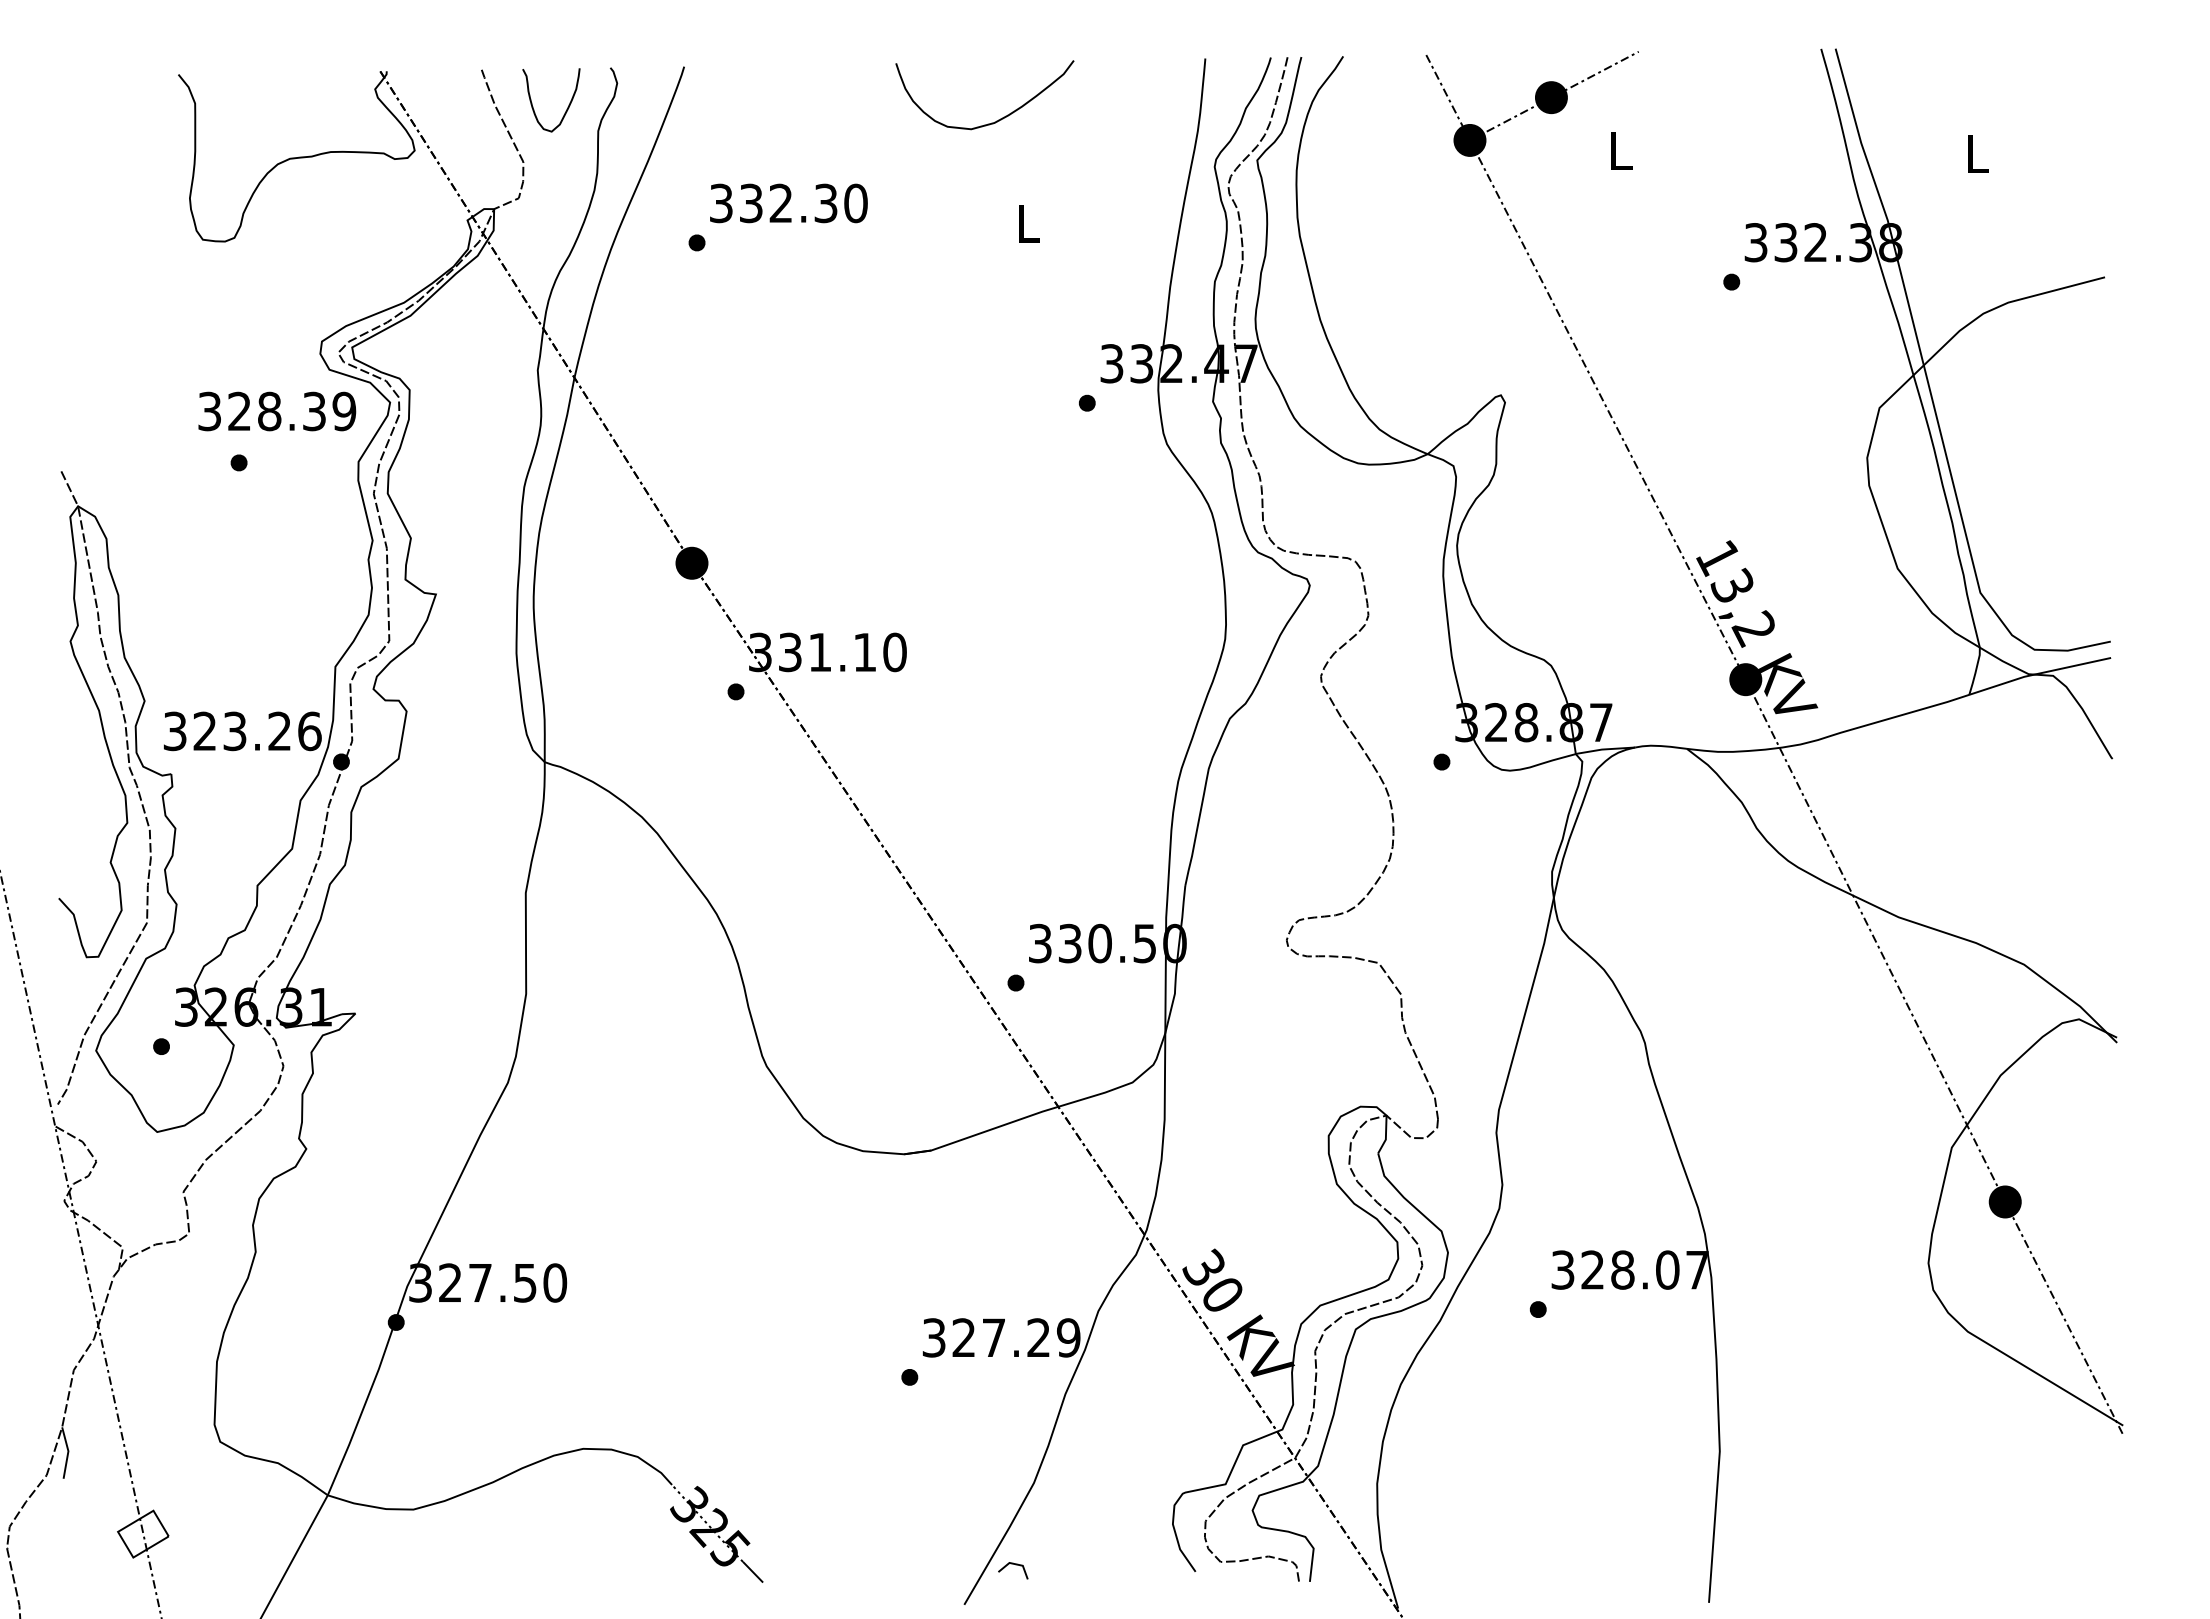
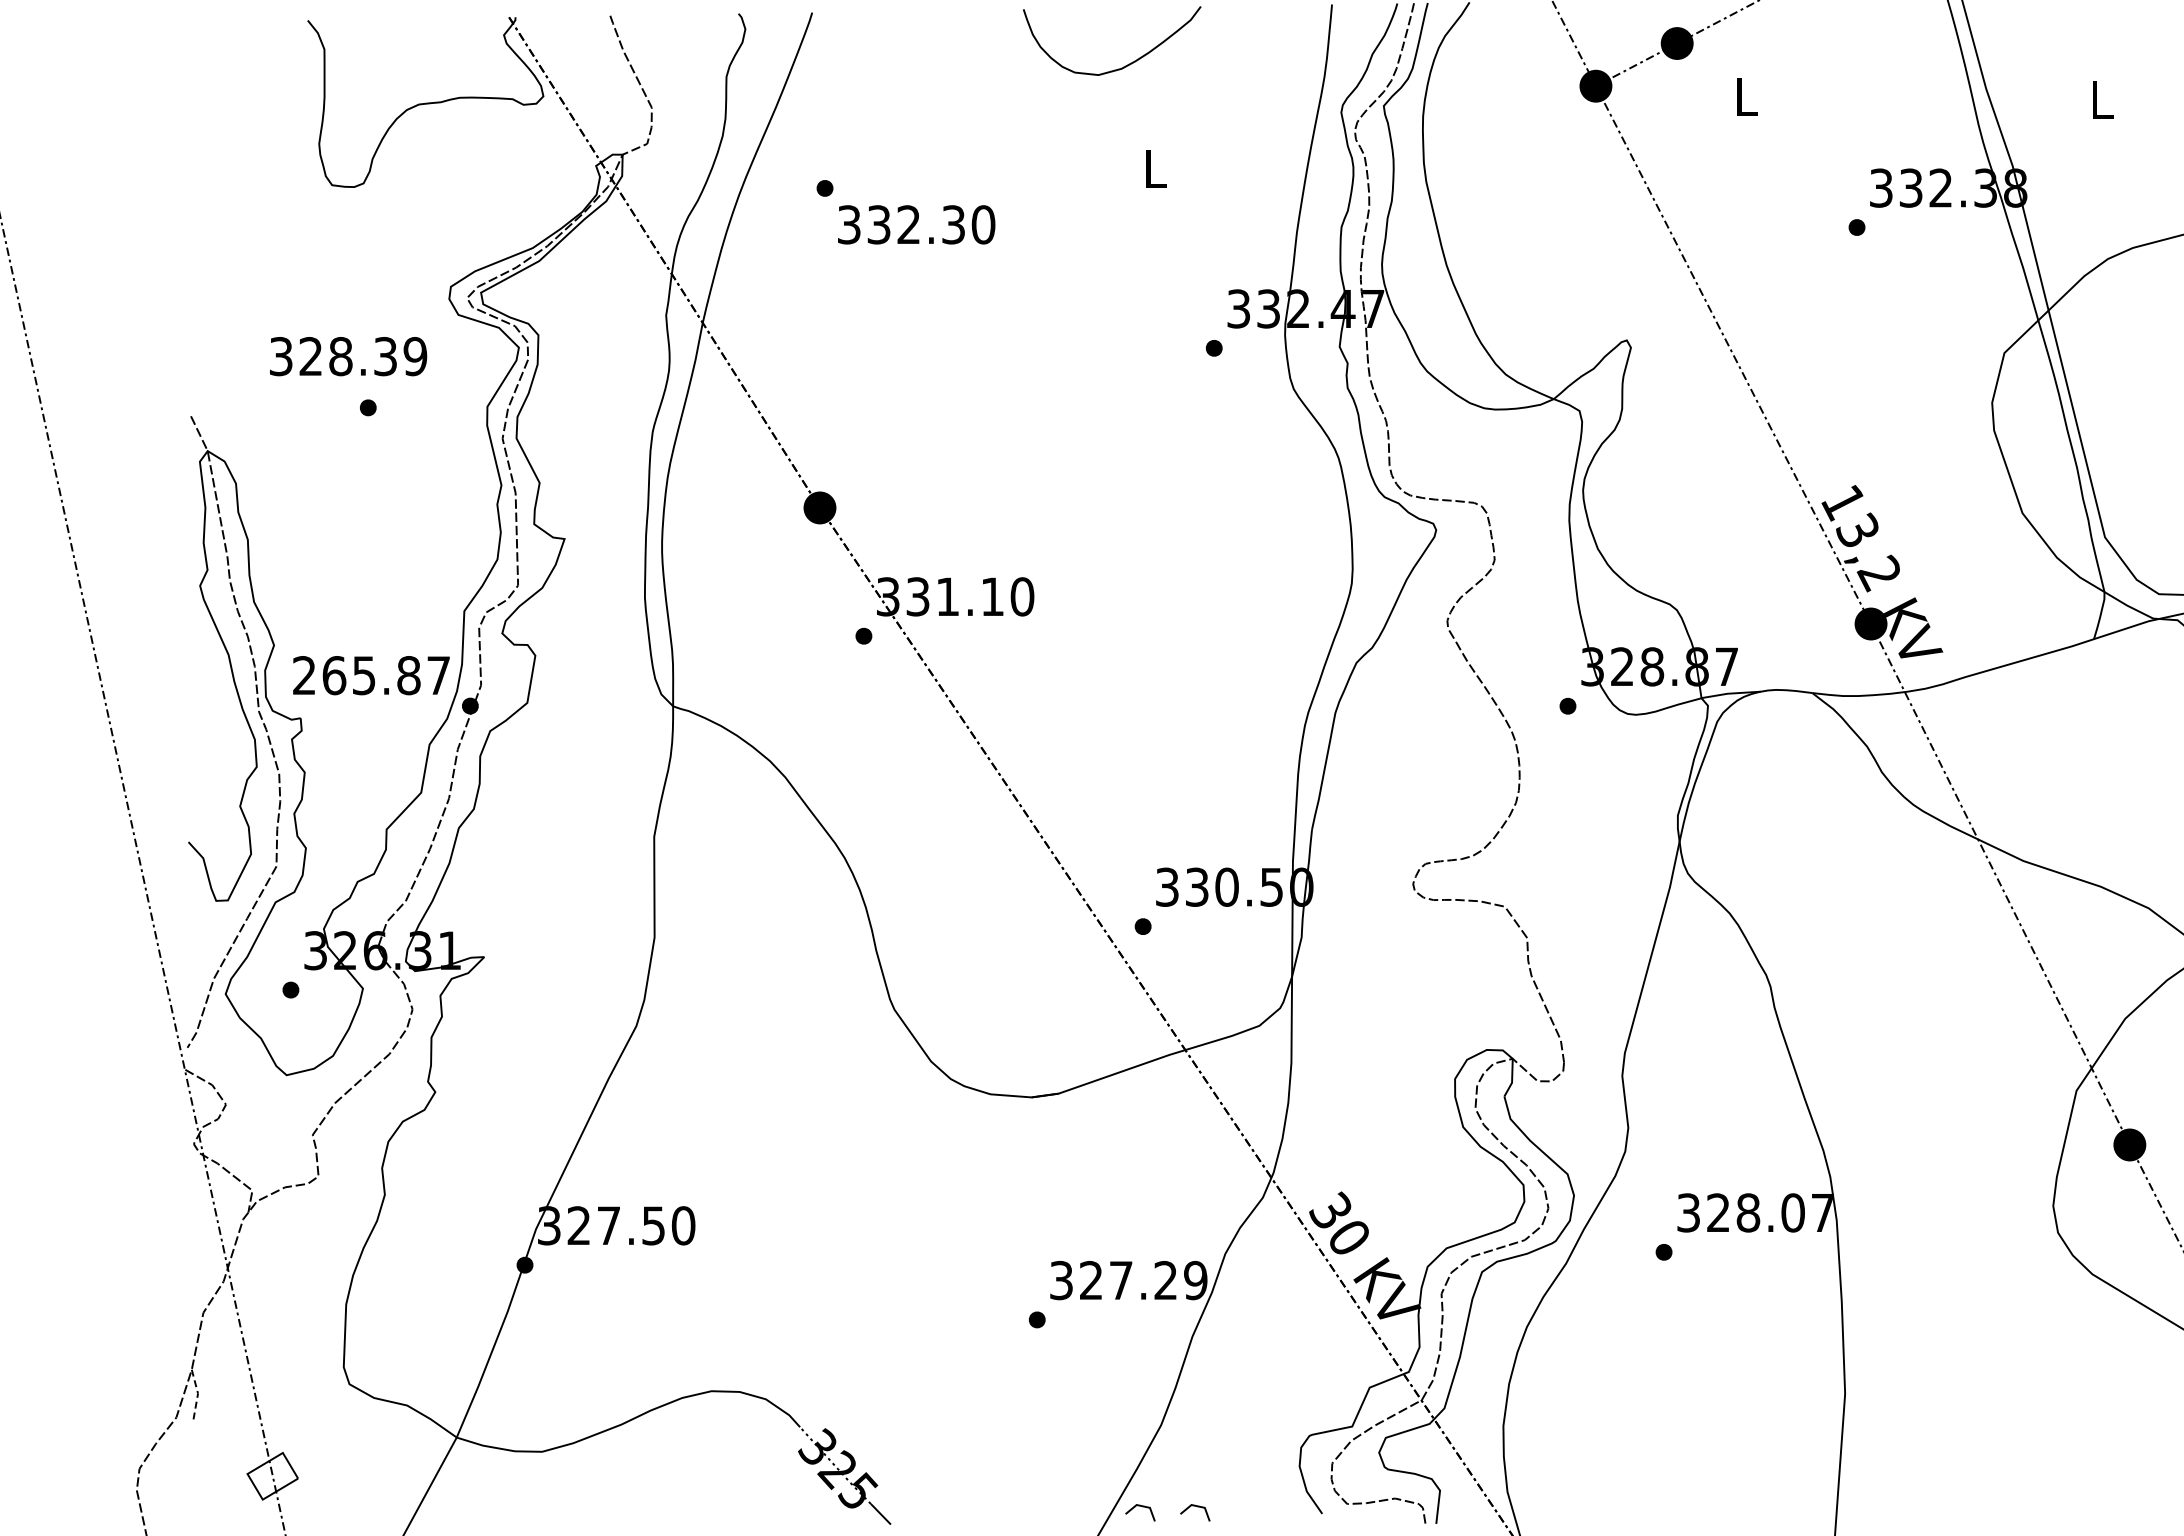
curve: (568, 104) -> (696, 50), removed
text: (788, 203) -> (916, 224), moved
text: (277, 411) -> (348, 356), moved
text: (242, 731) -> (371, 675), 323.26 -> 265.87
line: (68, 1452) -> (198, 1394), solid -> dashed
line: (1070, 1565) -> (1197, 1507), added

